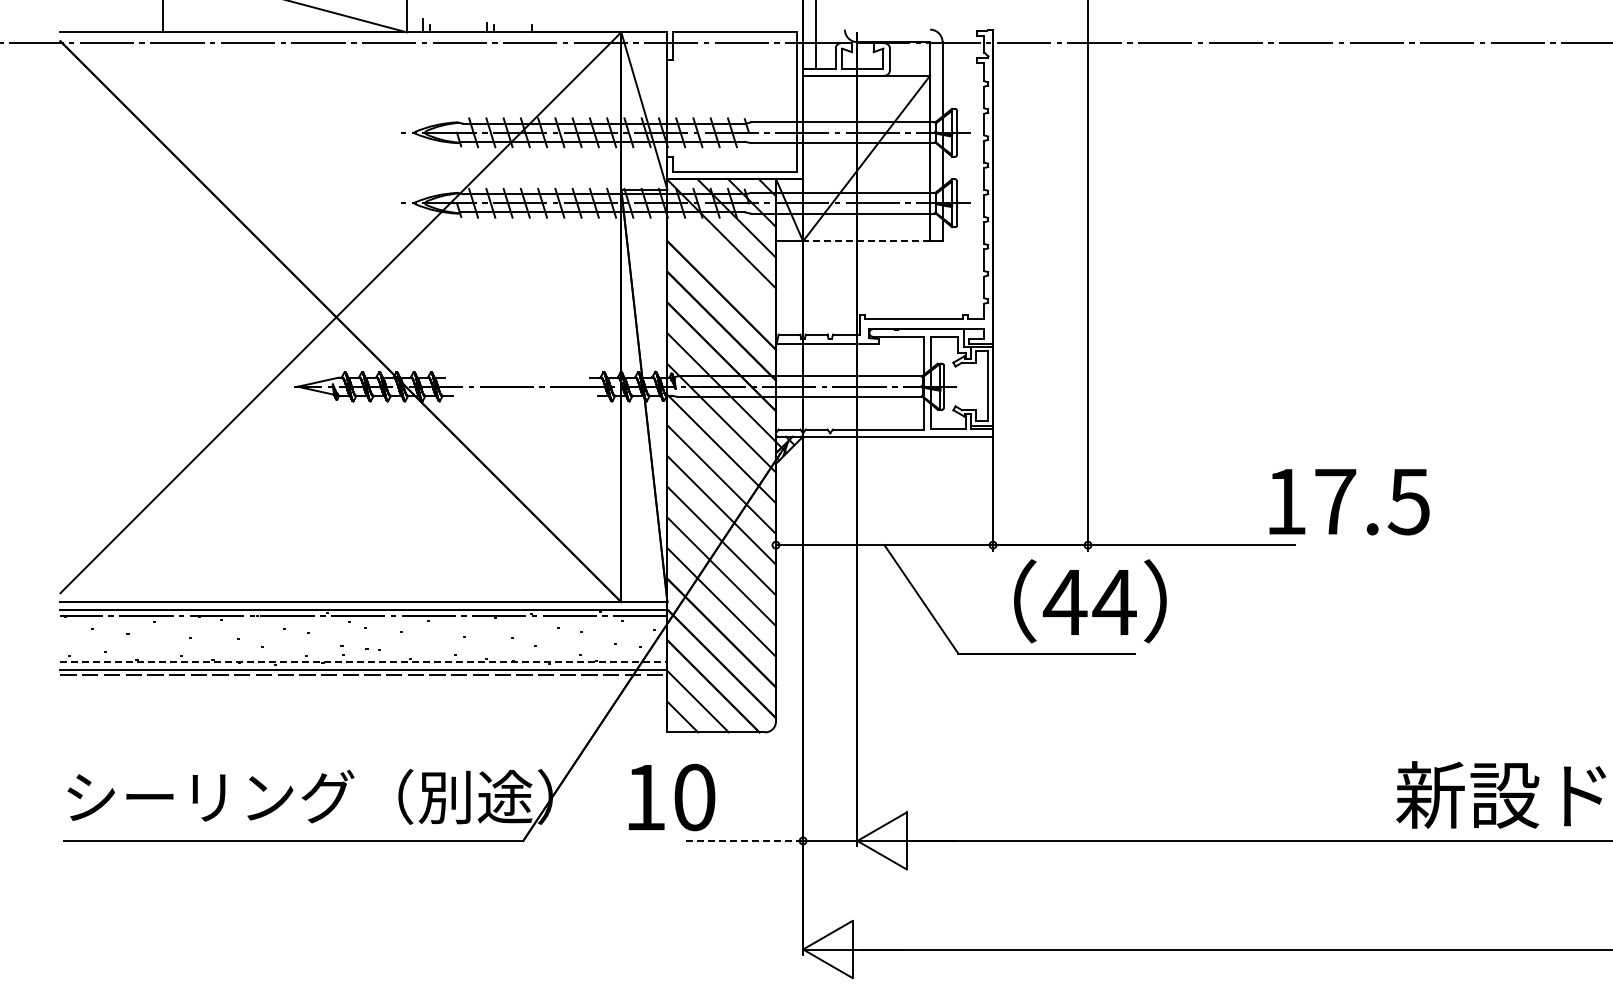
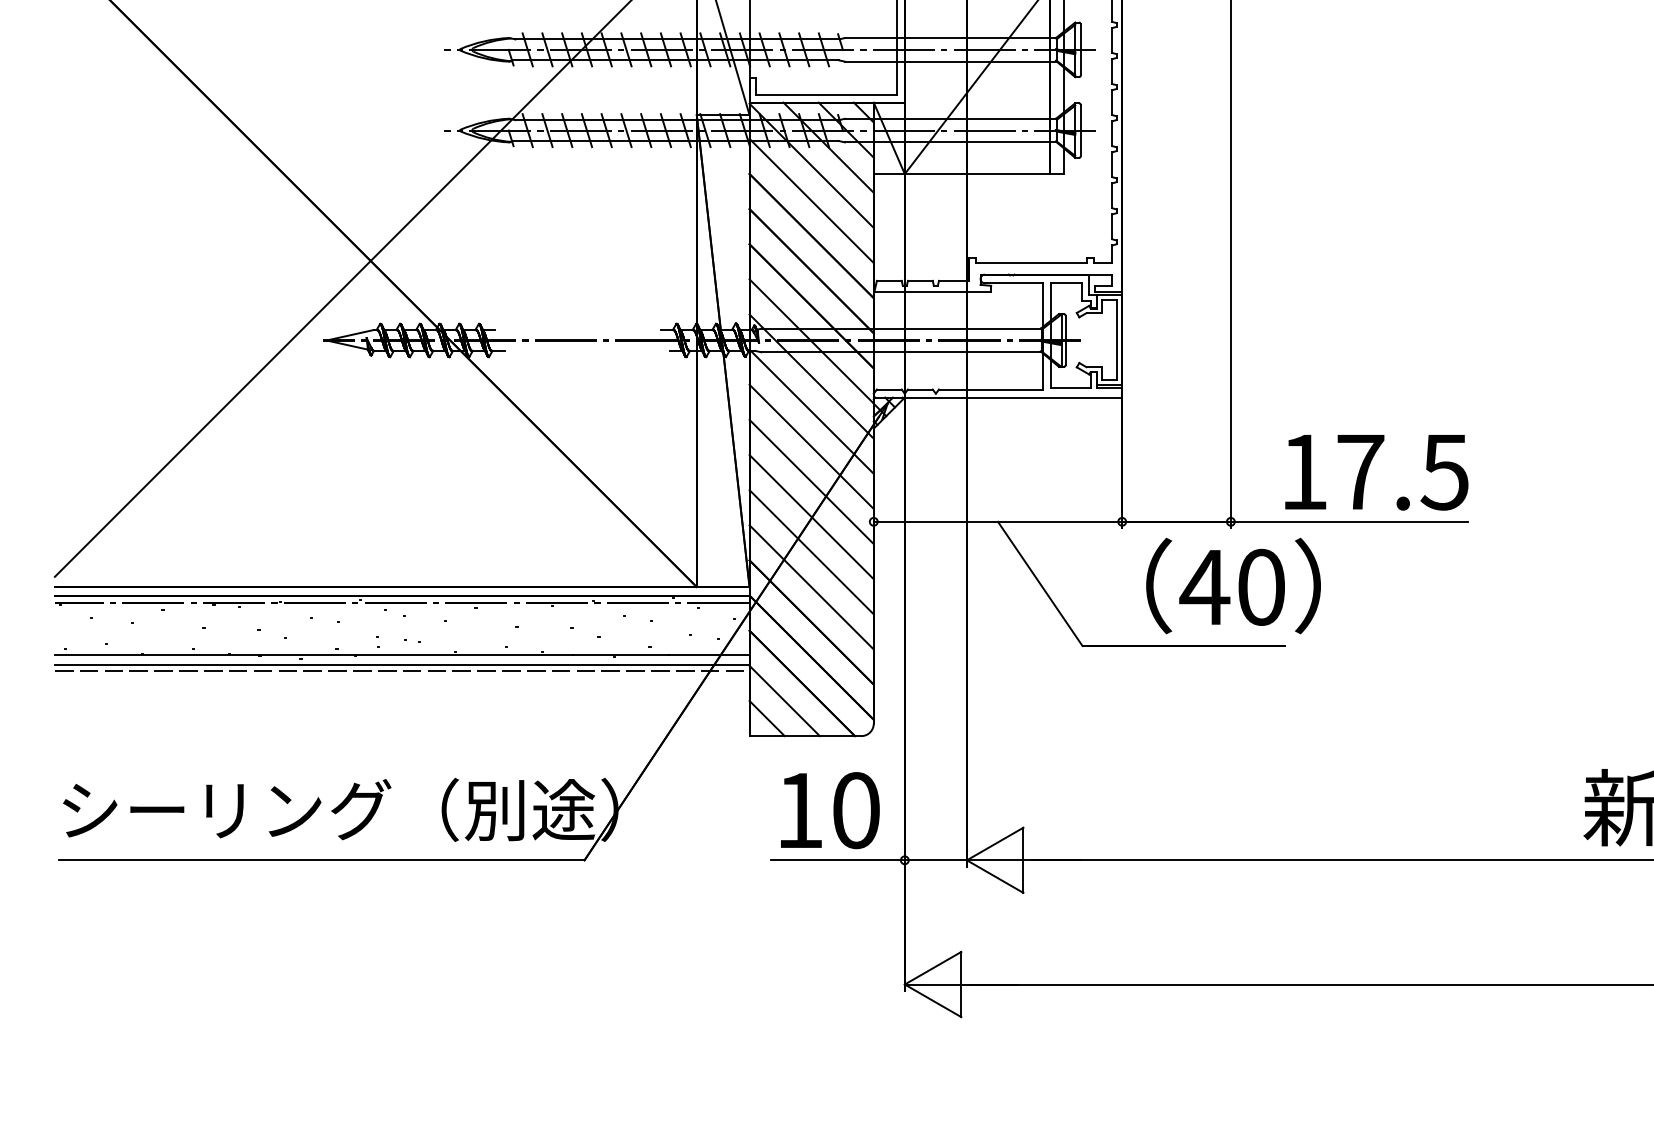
line: (866, 241) -> (977, 174), dashed -> solid
line: (721, 264) -> (811, 200), added
text: (1349, 502) -> (1376, 472), moved
text: (1114, 602) -> (1261, 587), 44 -> 40
line: (364, 661) -> (402, 654), dashed -> solid
text: (671, 797) -> (829, 810), moved
line: (744, 840) -> (837, 859), dashed -> solid

